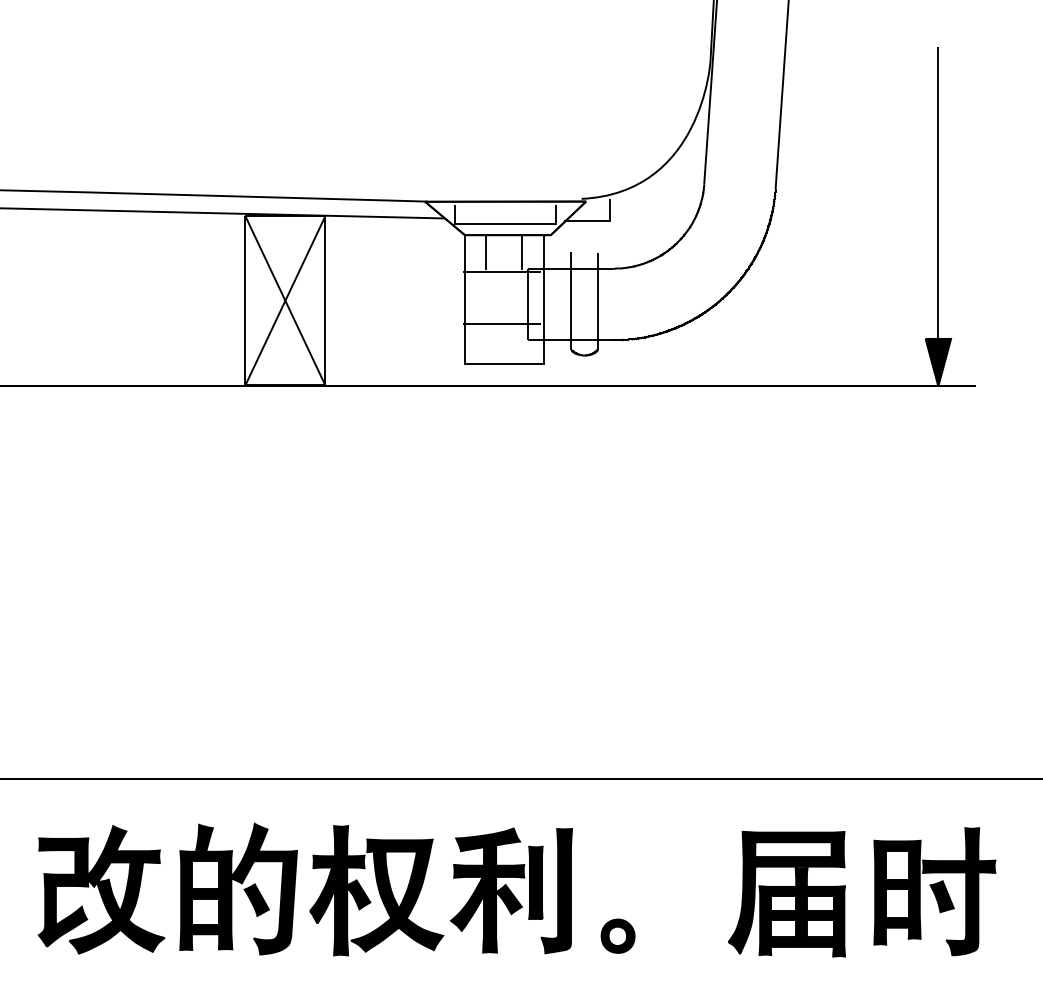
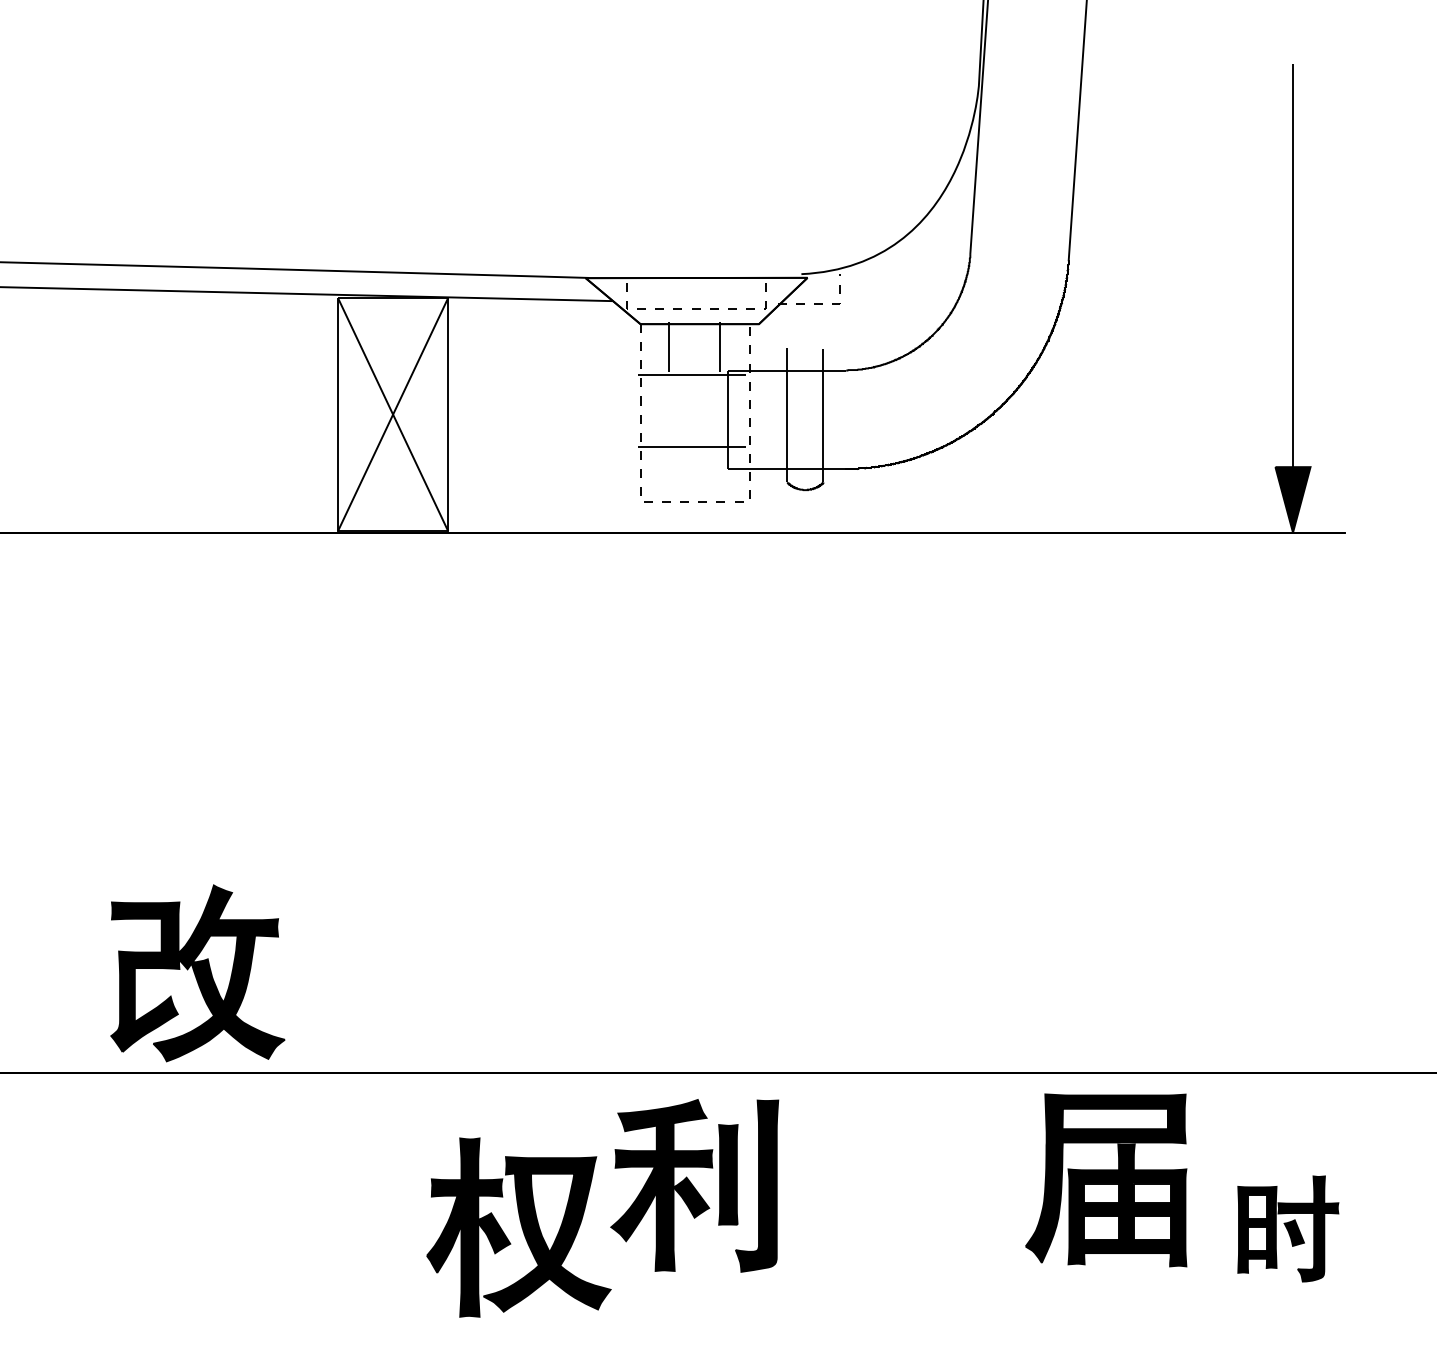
line: (598, 220) -> (824, 304), solid -> dashed
line: (505, 223) -> (696, 308), solid -> dashed
line: (505, 363) -> (696, 501), solid -> dashed
part: (101, 889) -> (197, 973), moved
part: (244, 889) -> (336, 1225), removed
part: (511, 890) -> (694, 1185), moved
part: (935, 891) -> (1288, 1228), size x0.6
part: (787, 894) -> (1106, 1180), moved
part: (618, 936) -> (851, 1290), removed

